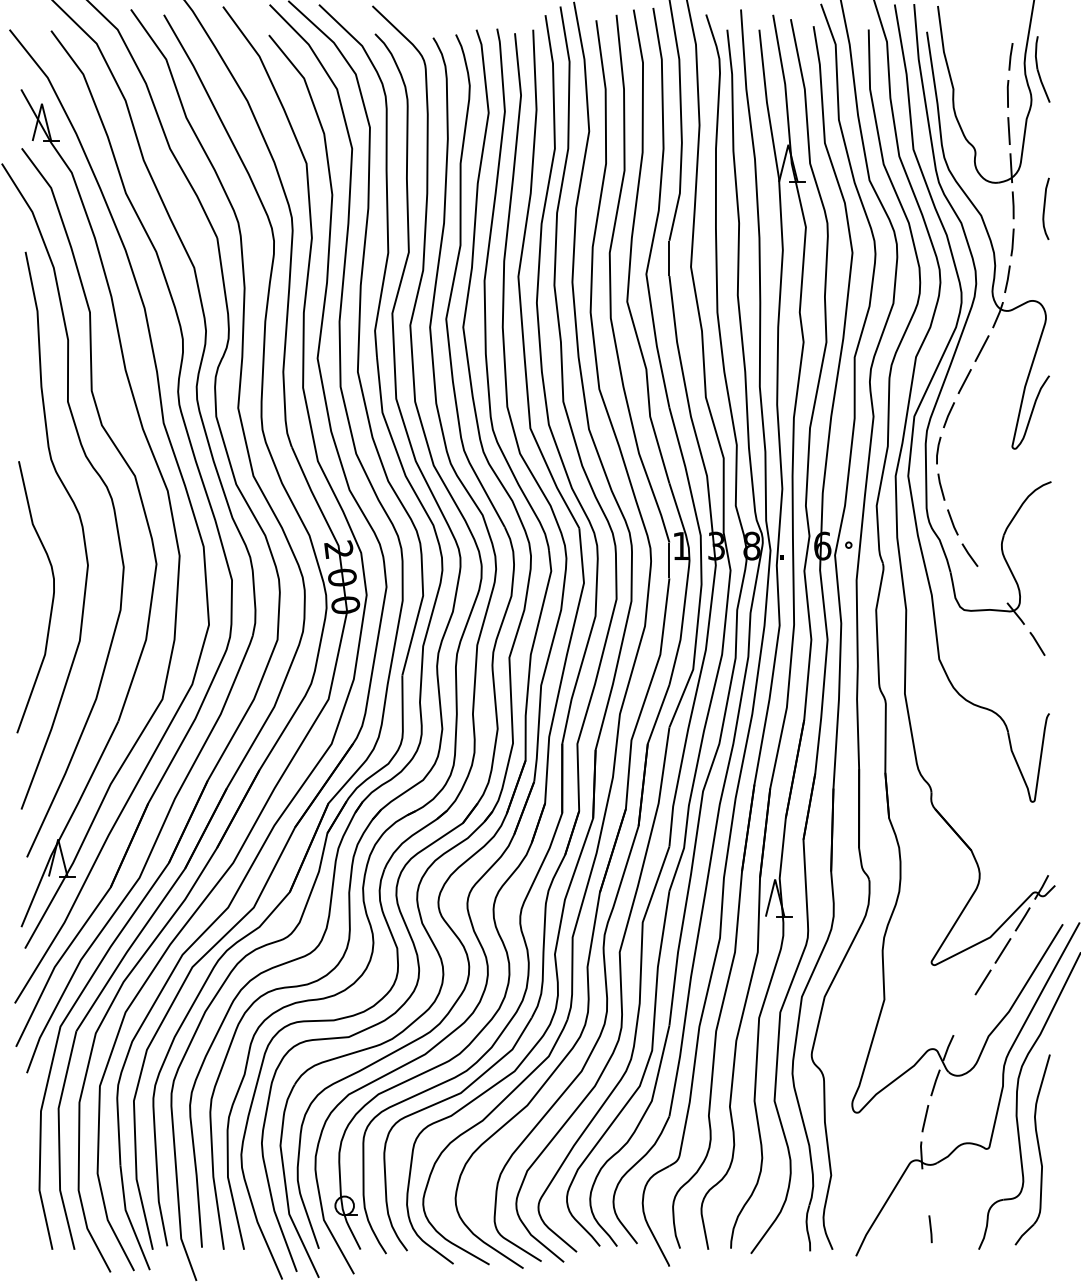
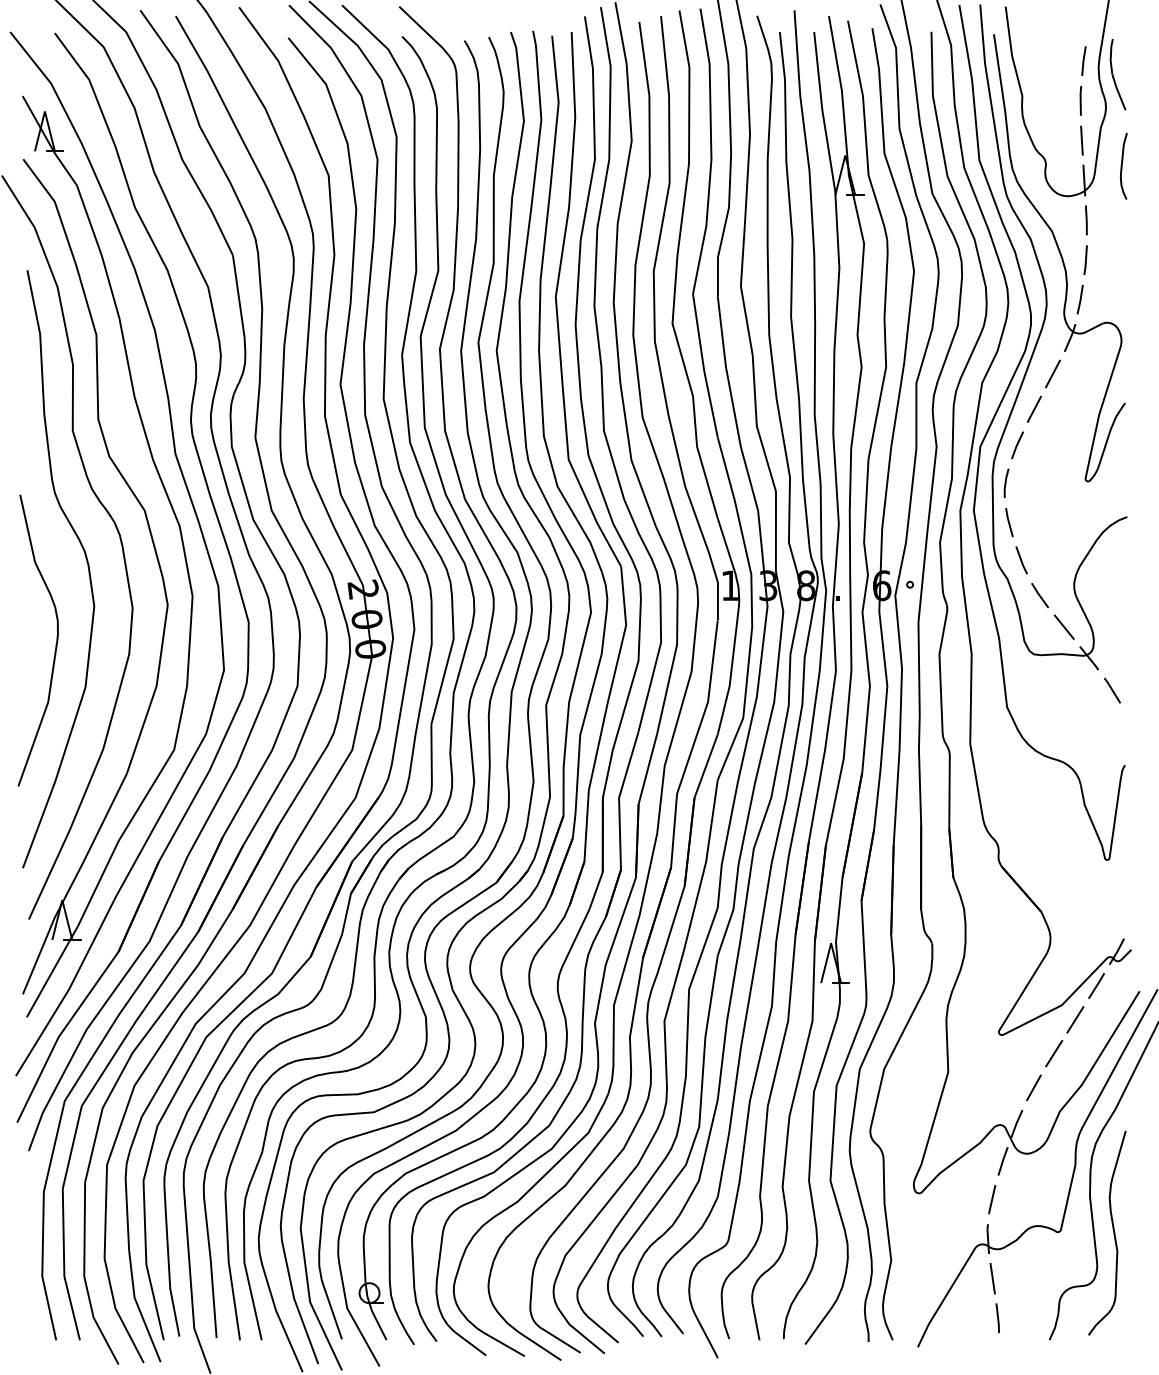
curve: (1045, 208) -> (1123, 165), moved
line: (992, 584) -> (1064, 626), added
line: (964, 1014) -> (1034, 1088), added
line: (925, 1192) -> (992, 1278), added

